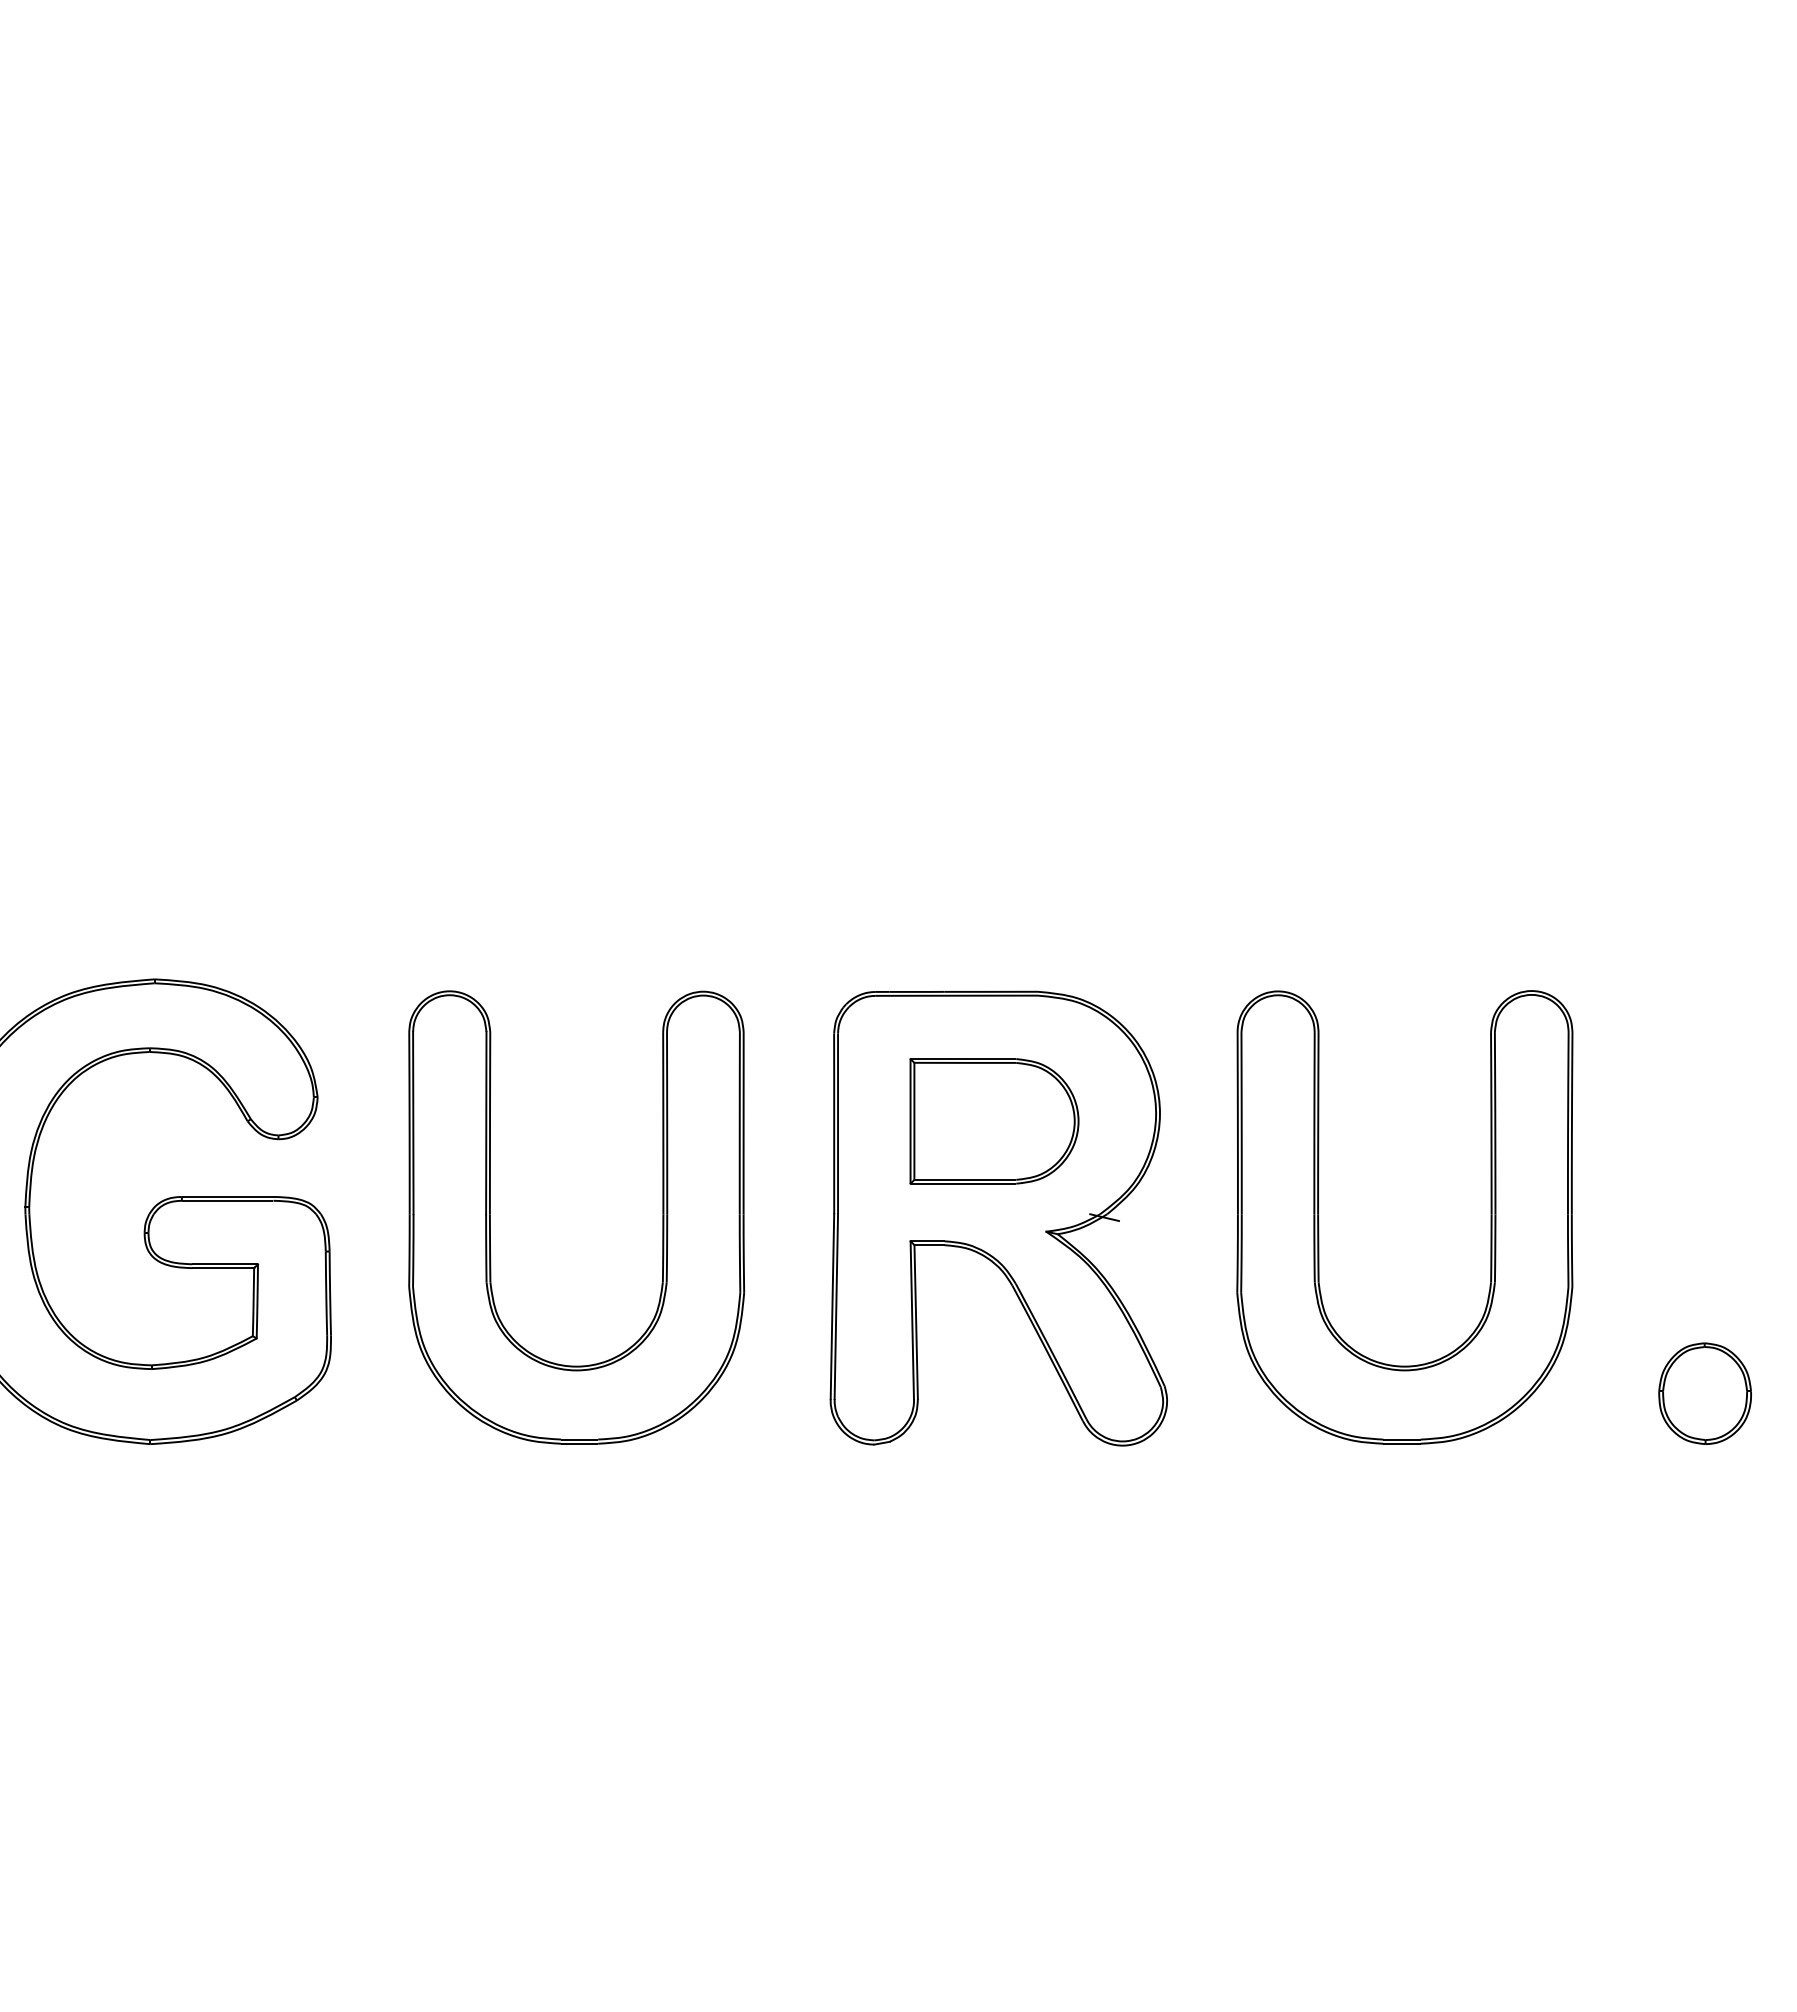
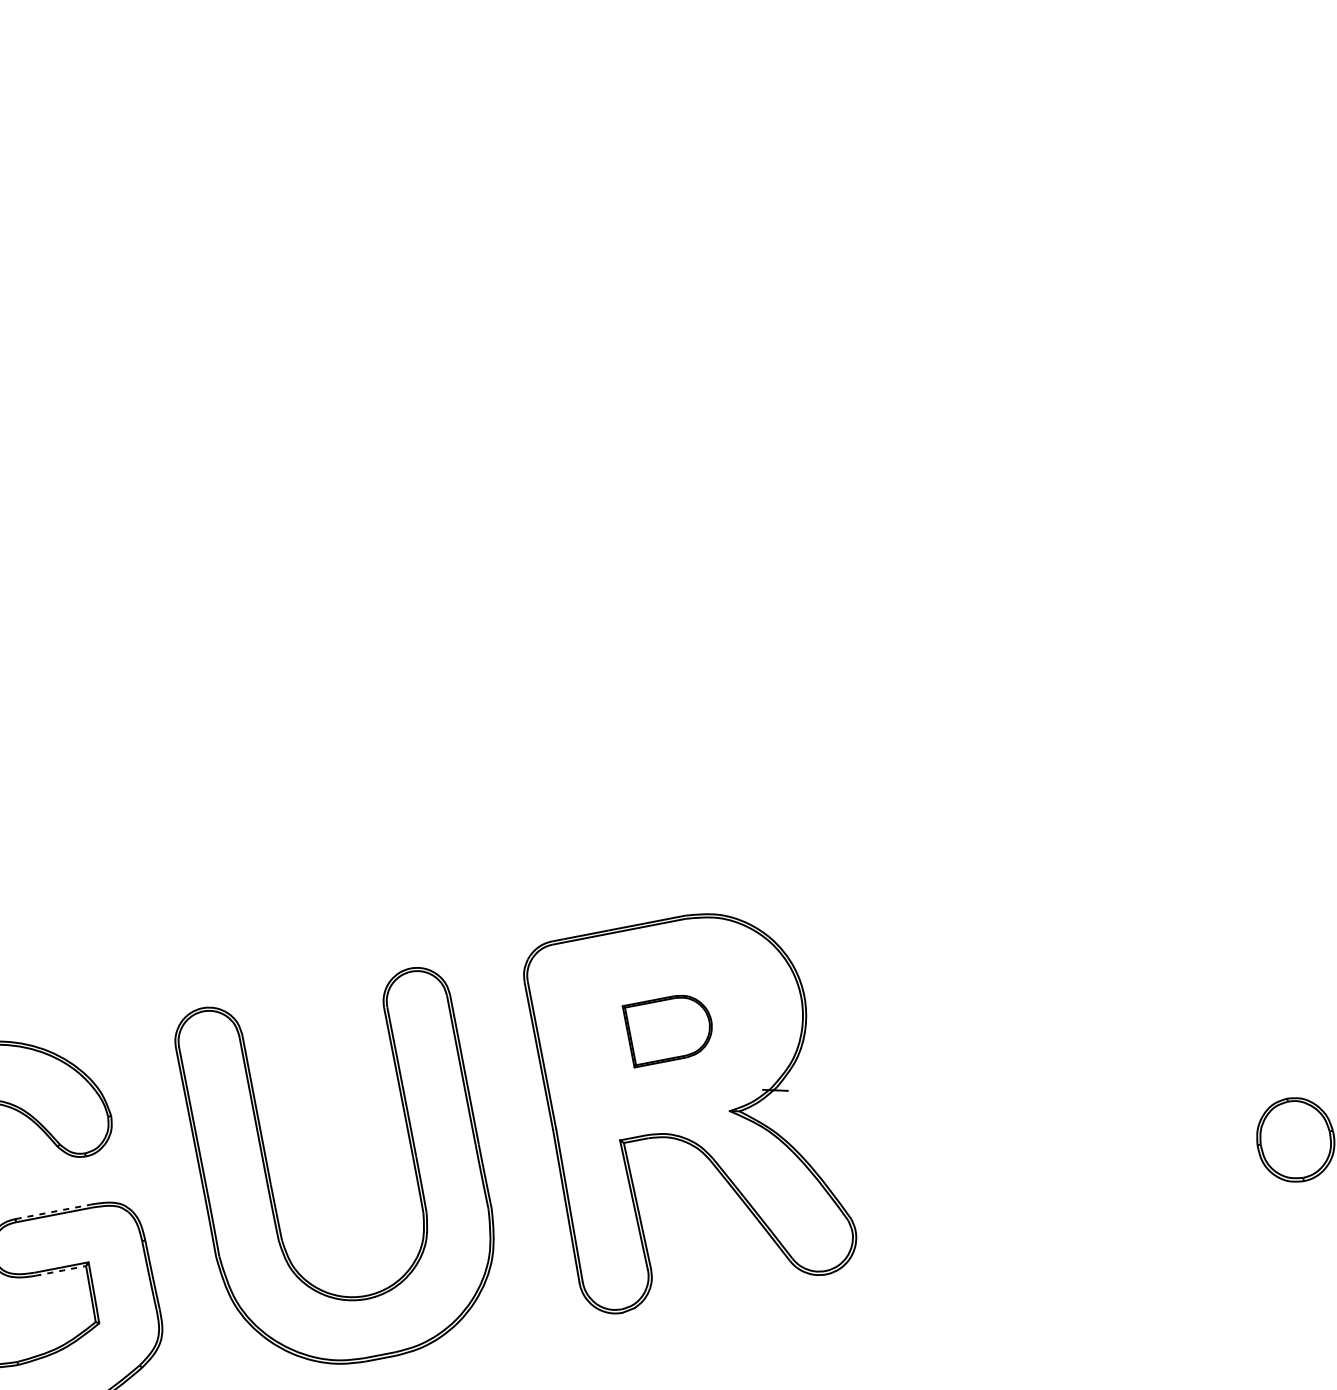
part: (994, 1121) -> (669, 1028), size x0.6
line: (228, 1196) -> (53, 1211), solid -> dashed
part: (1319, 1220) -> (952, 1058), removed
line: (223, 1268) -> (60, 1271), solid -> dashed

